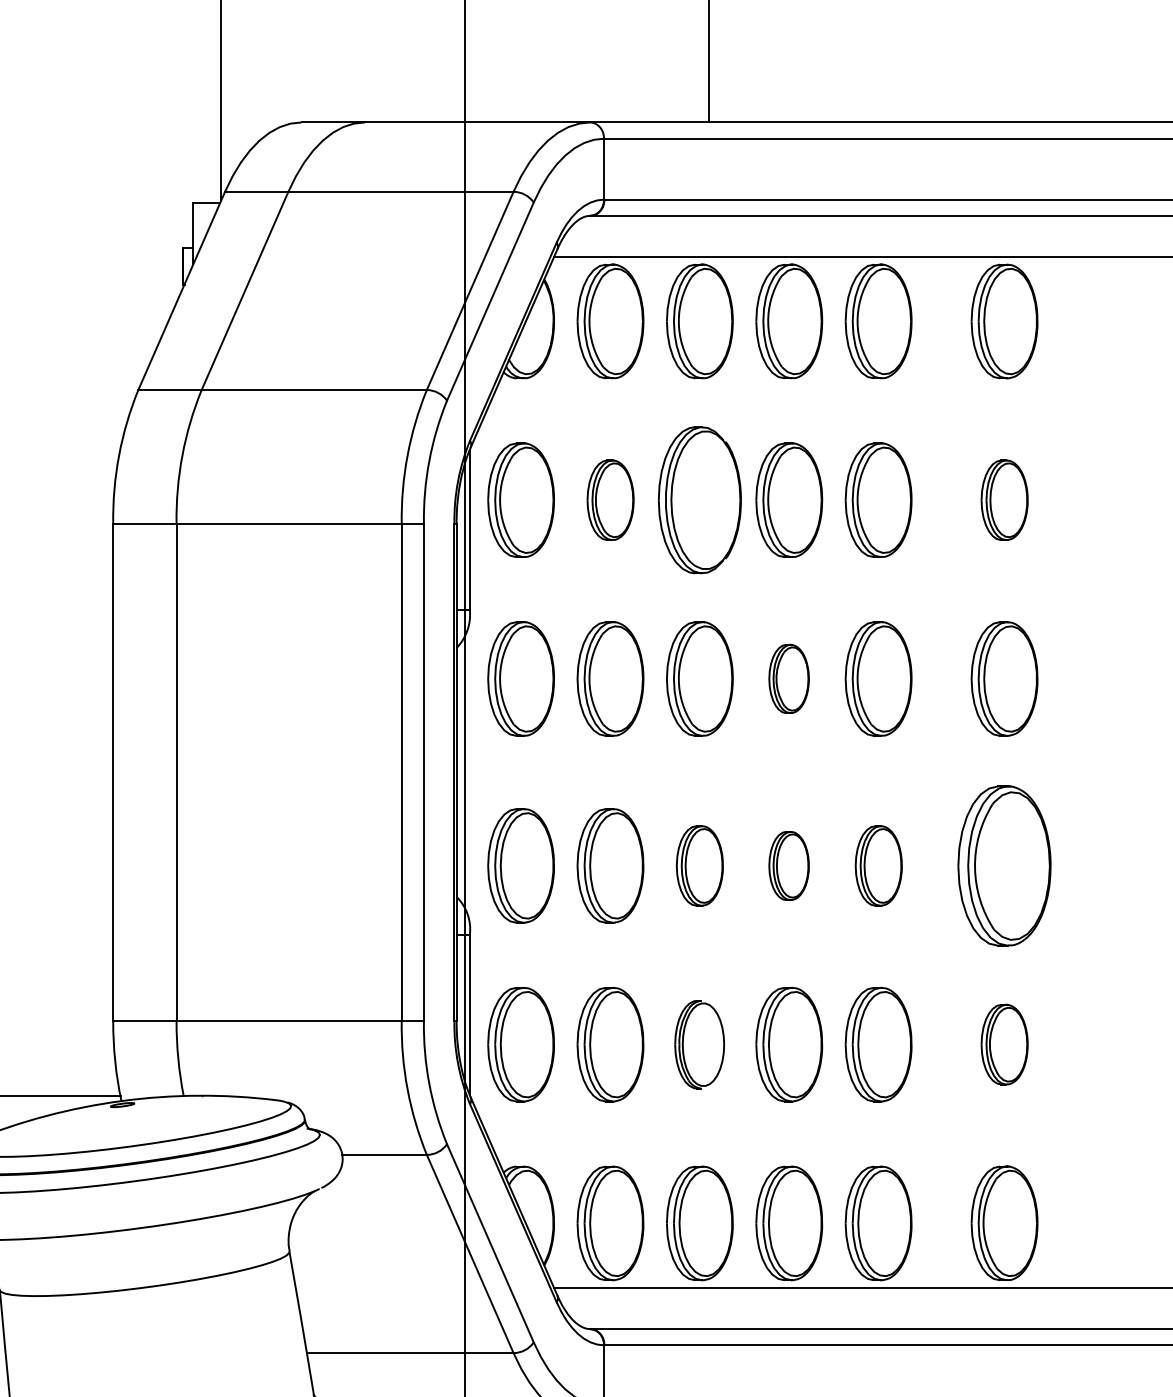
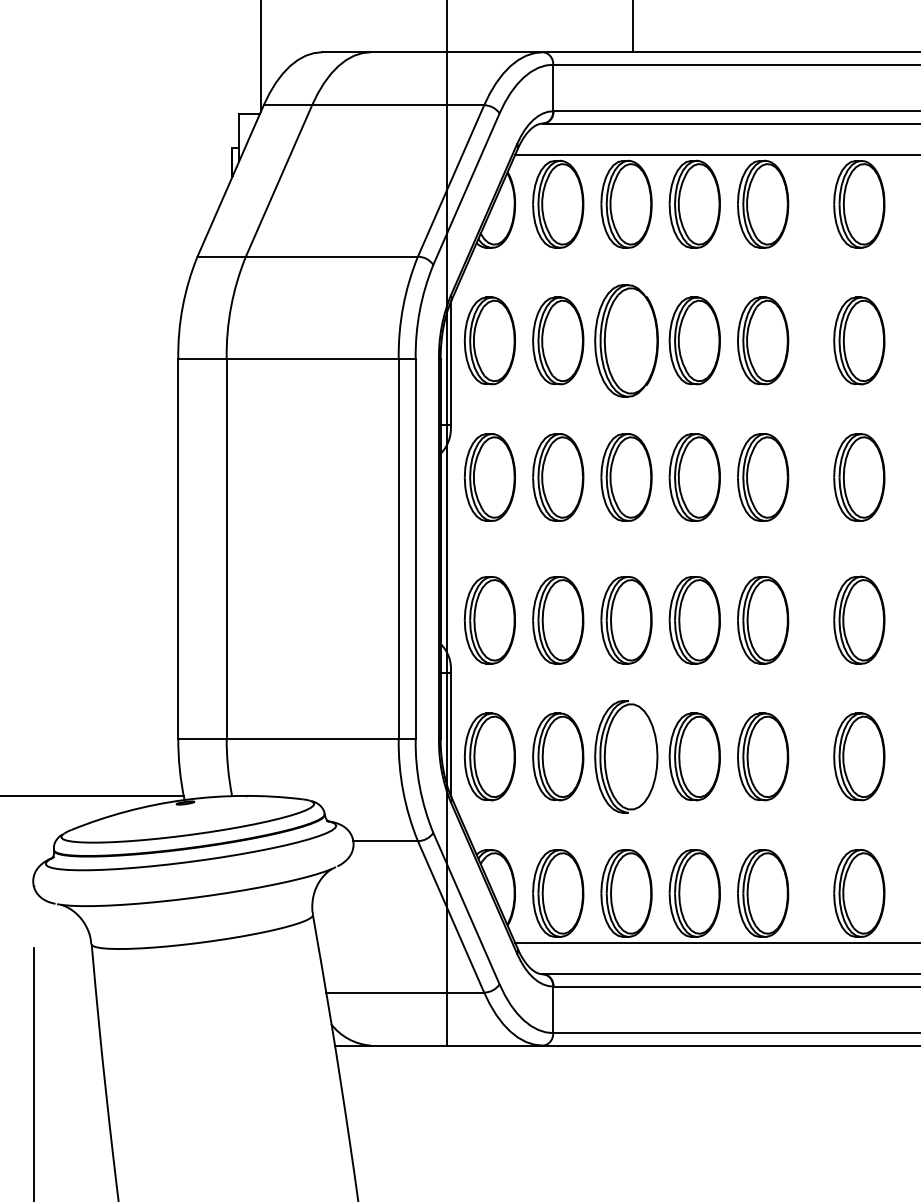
part: (610, 499) -> (558, 340), size x1.43
part: (1004, 499) -> (859, 340), size x1.43
part: (788, 678) -> (694, 477), size x1.67
part: (1004, 864) -> (859, 619), size x0.71
part: (699, 866) -> (626, 620), size x1.43
part: (788, 866) -> (694, 620), size x1.67
part: (879, 866) -> (763, 620), size x1.43
part: (699, 1044) -> (626, 756), size x1.67
part: (1004, 1044) -> (859, 756), size x1.43

